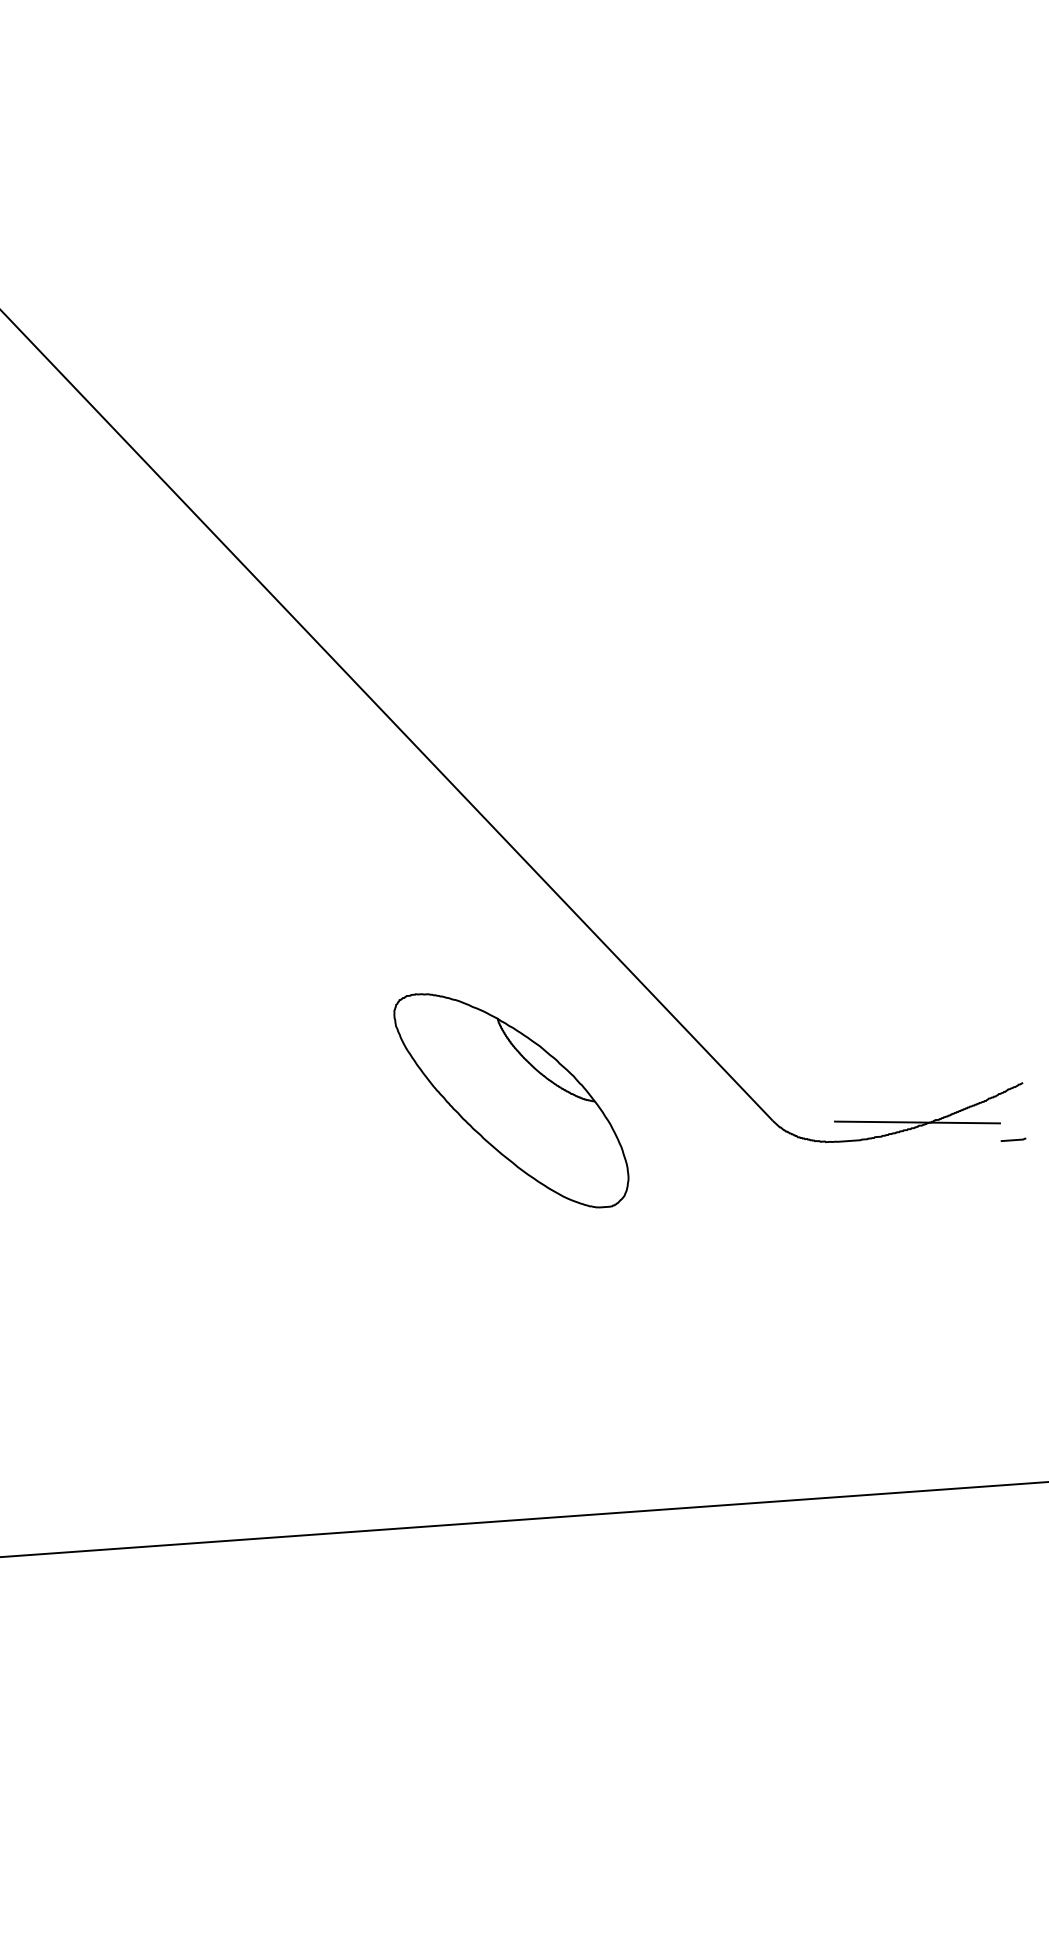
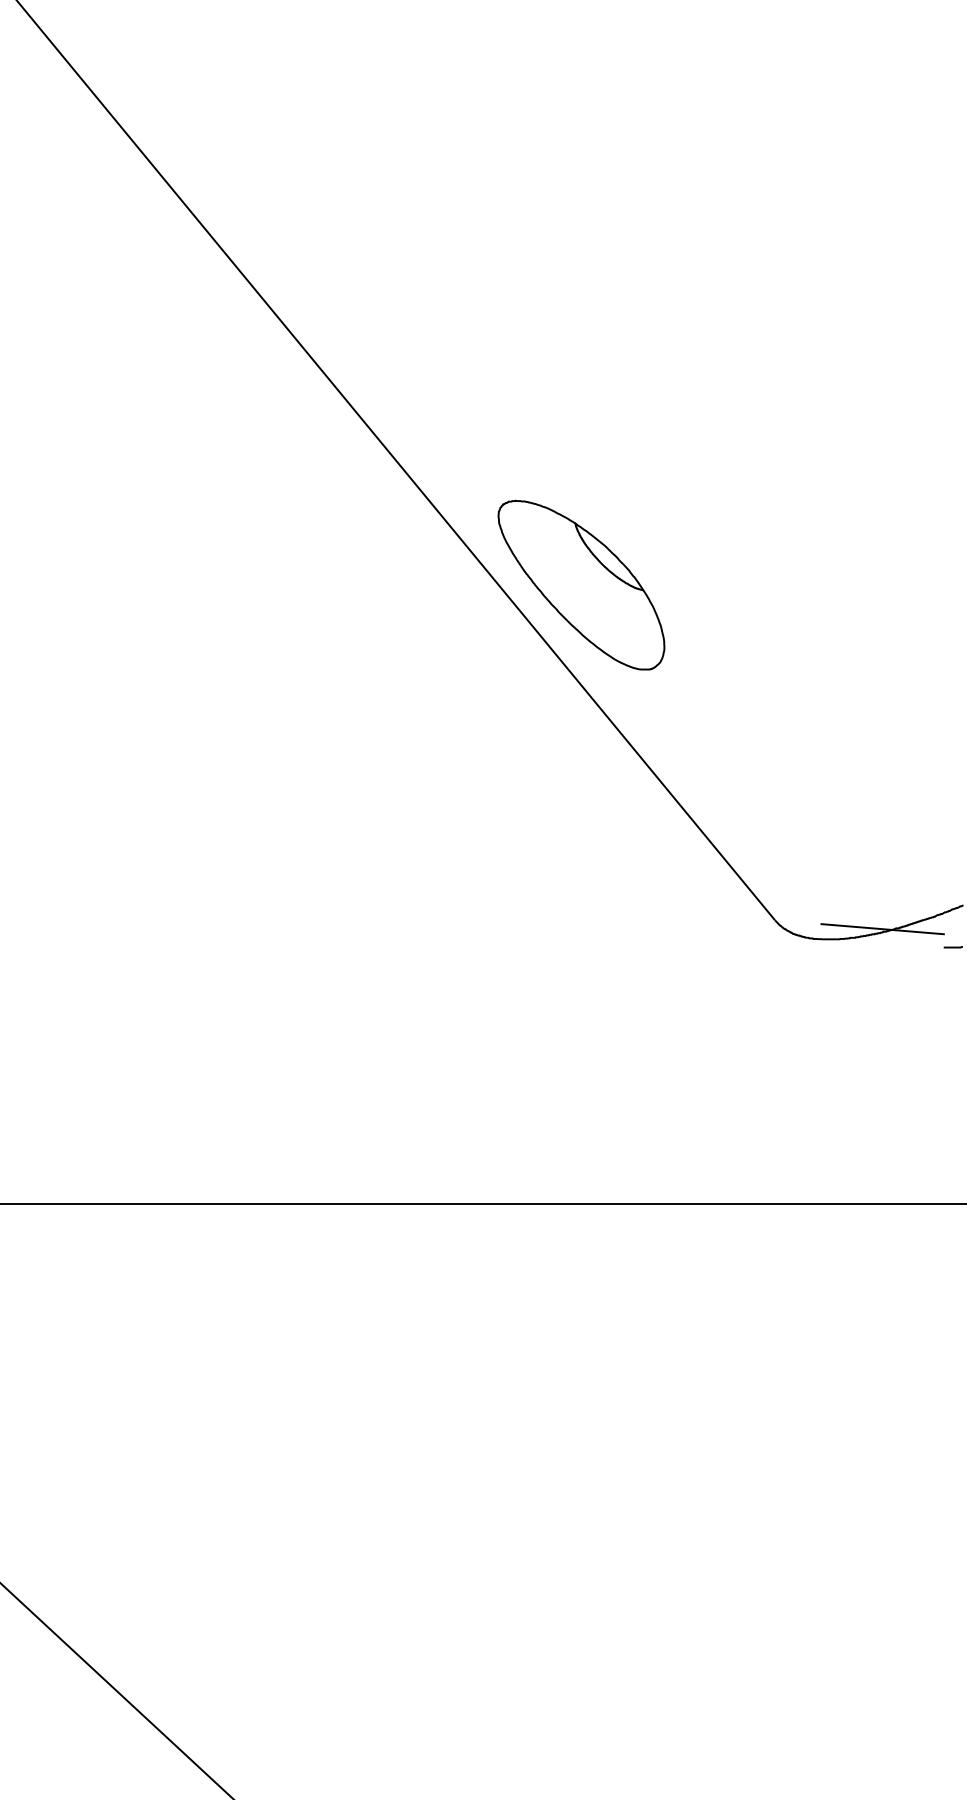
part: (511, 1099) -> (581, 584), moved

